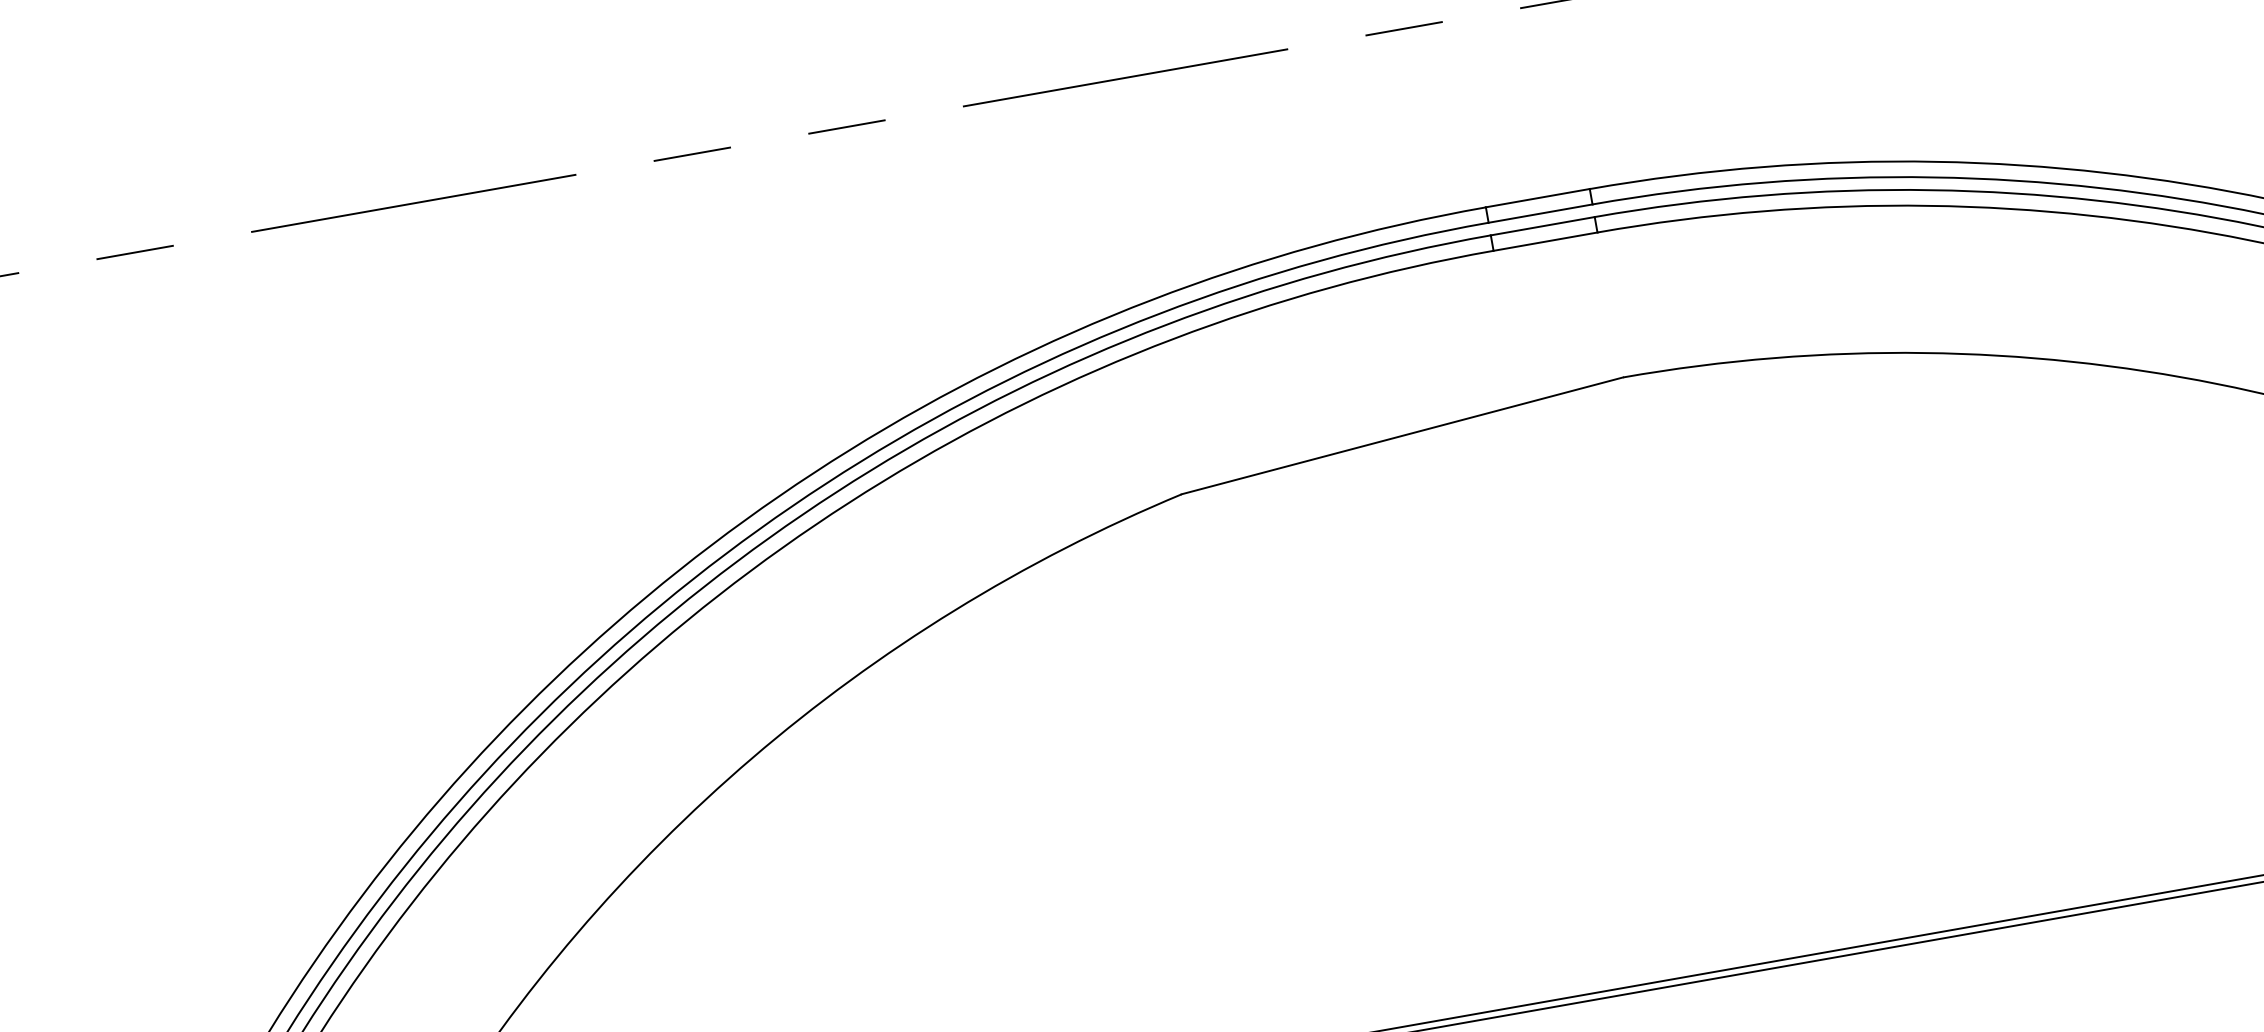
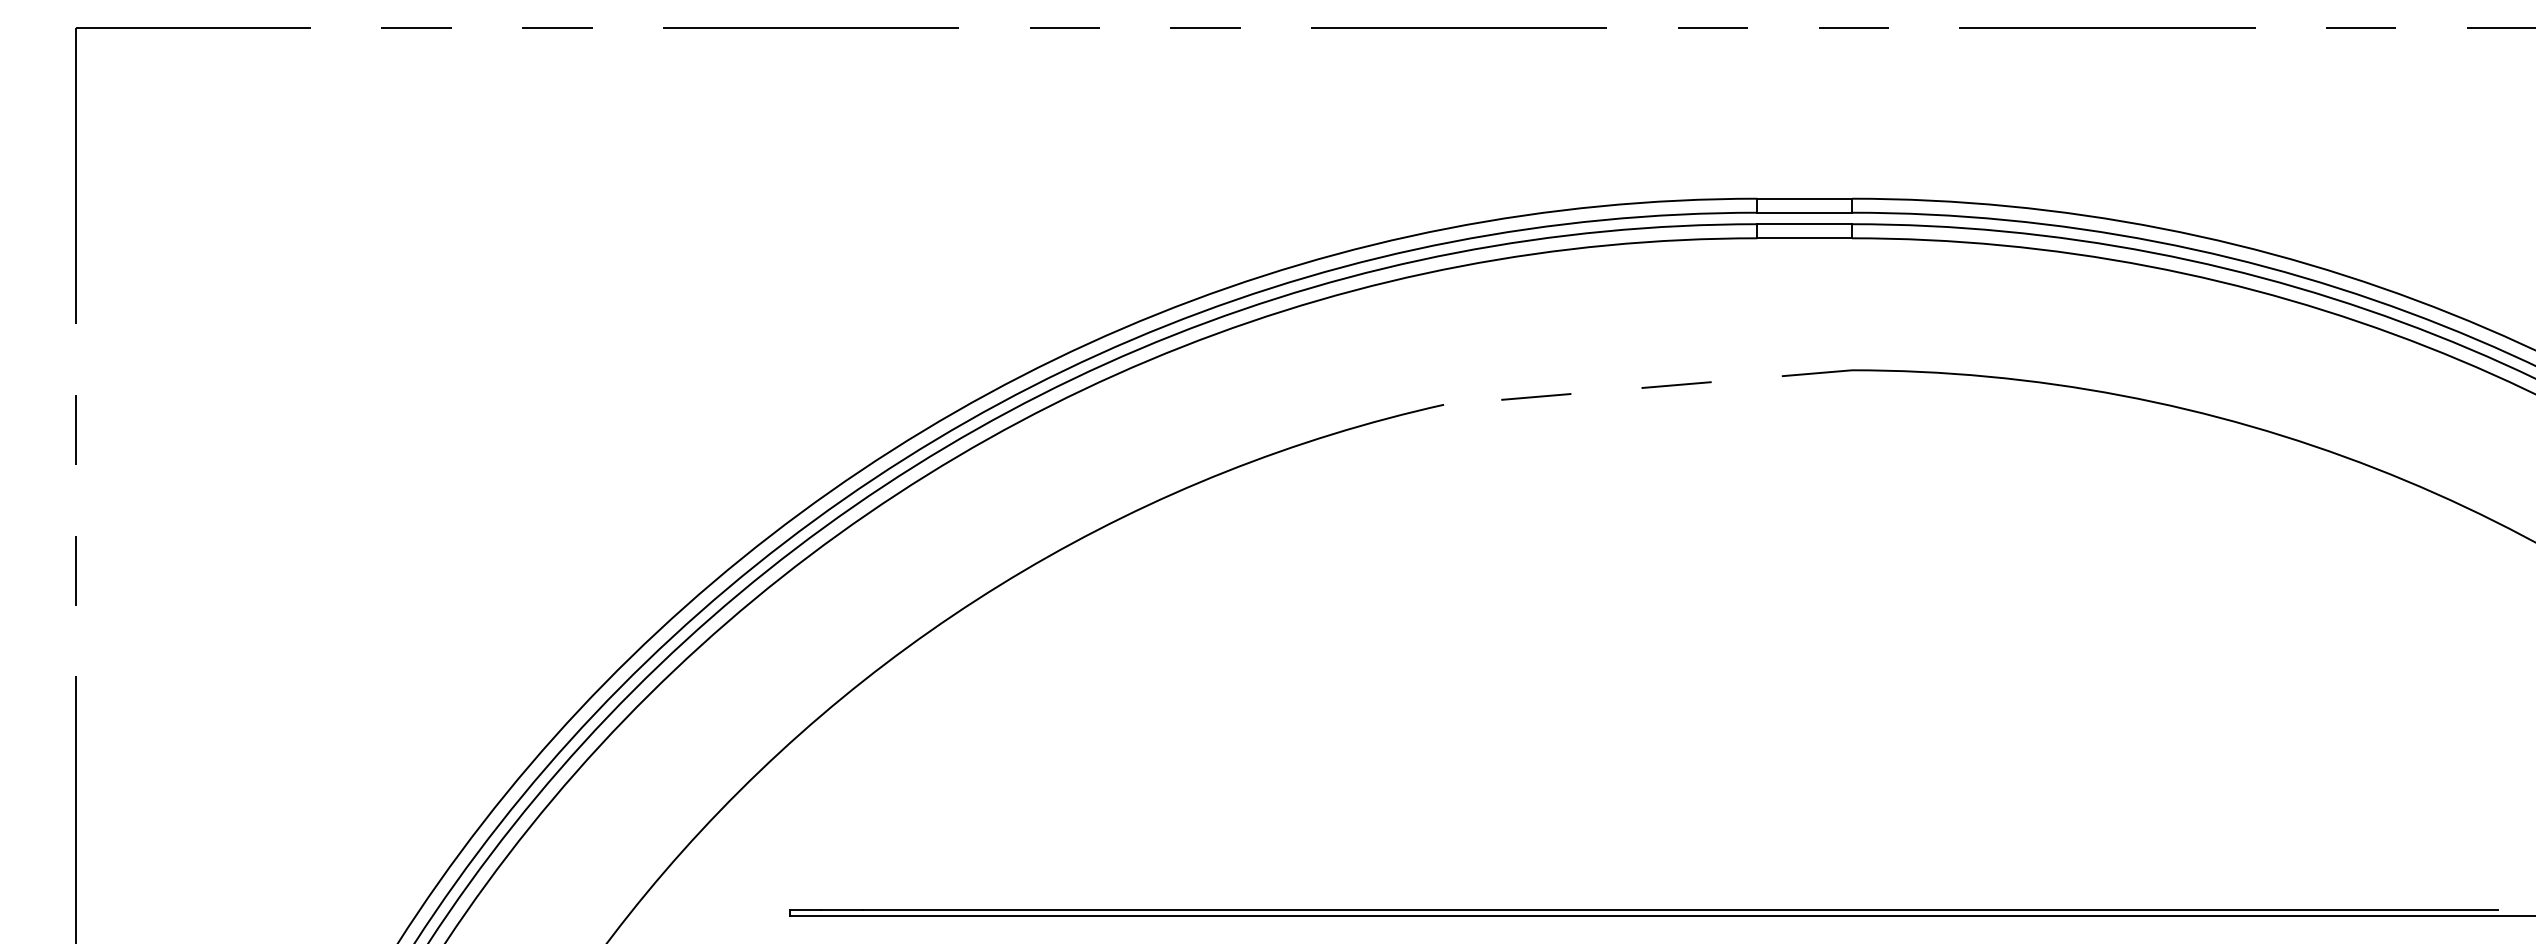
line: (1402, 435) -> (1648, 387), solid -> dashed

